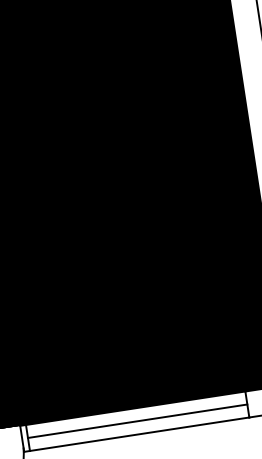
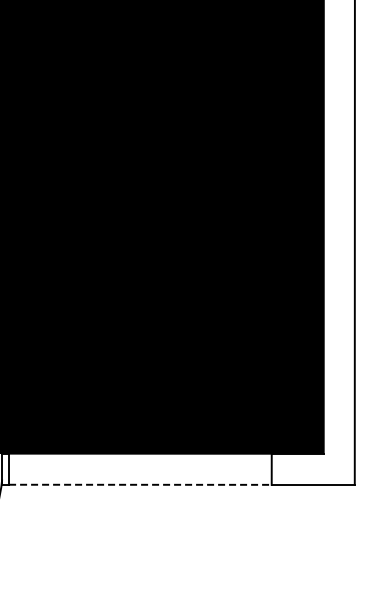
line: (137, 421) -> (140, 469), removed
line: (139, 433) -> (140, 484), solid -> dashed

